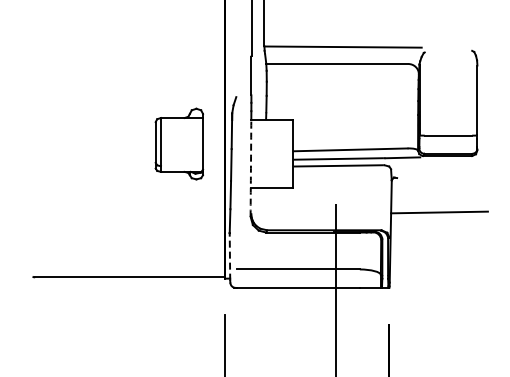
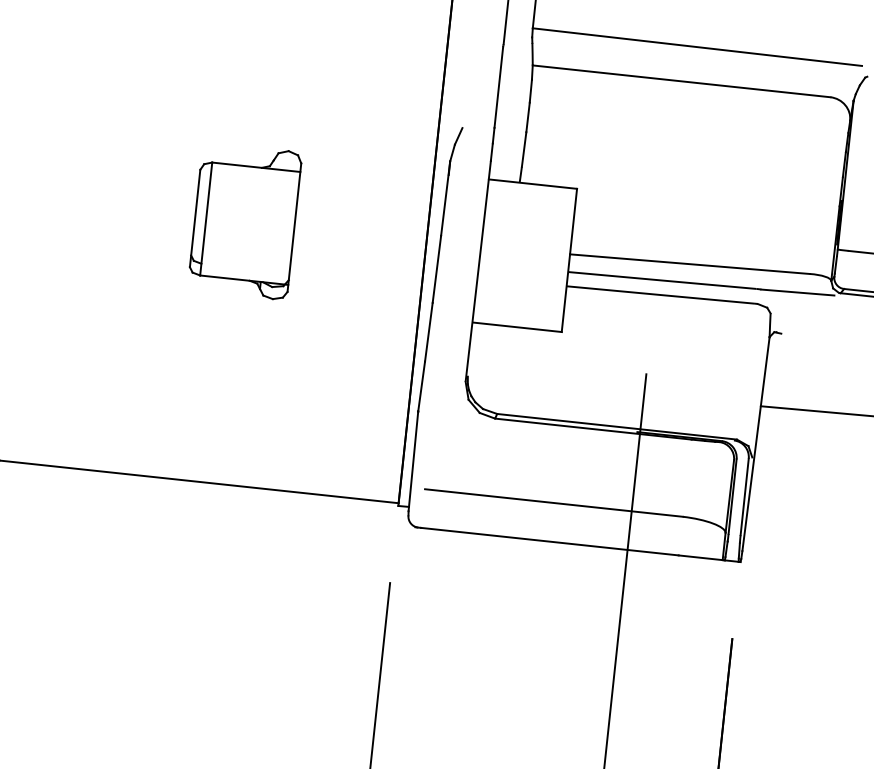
part: (179, 143) -> (245, 220), moved
arc: (250, 168) -> (476, 280), dashed -> solid
line: (229, 256) -> (412, 460), dashed -> solid

